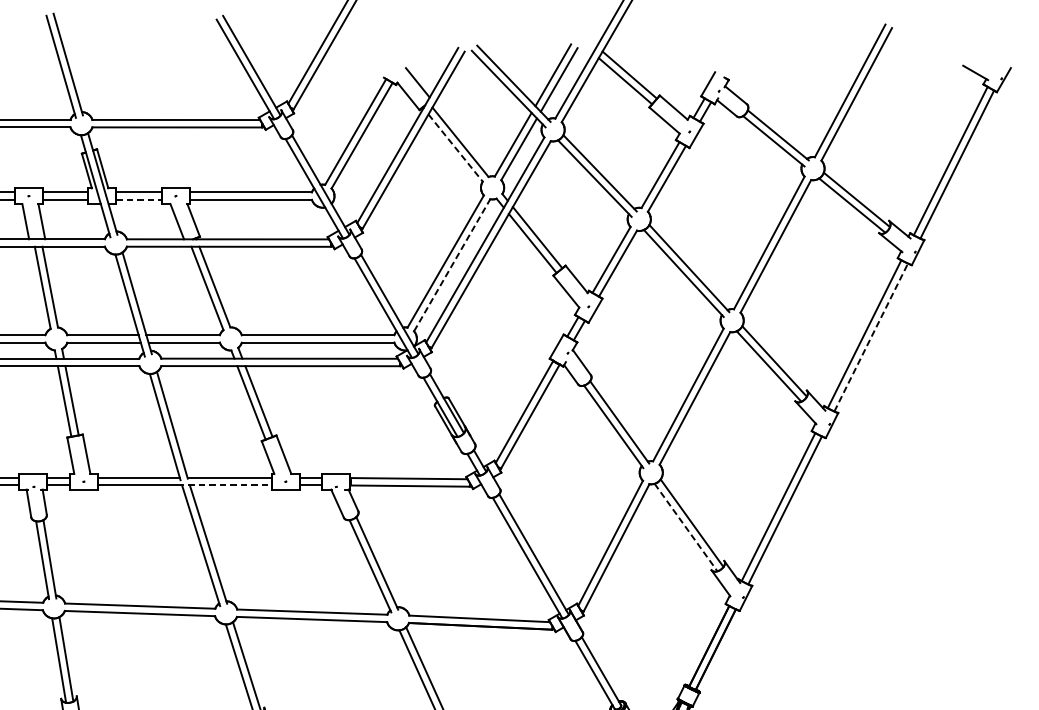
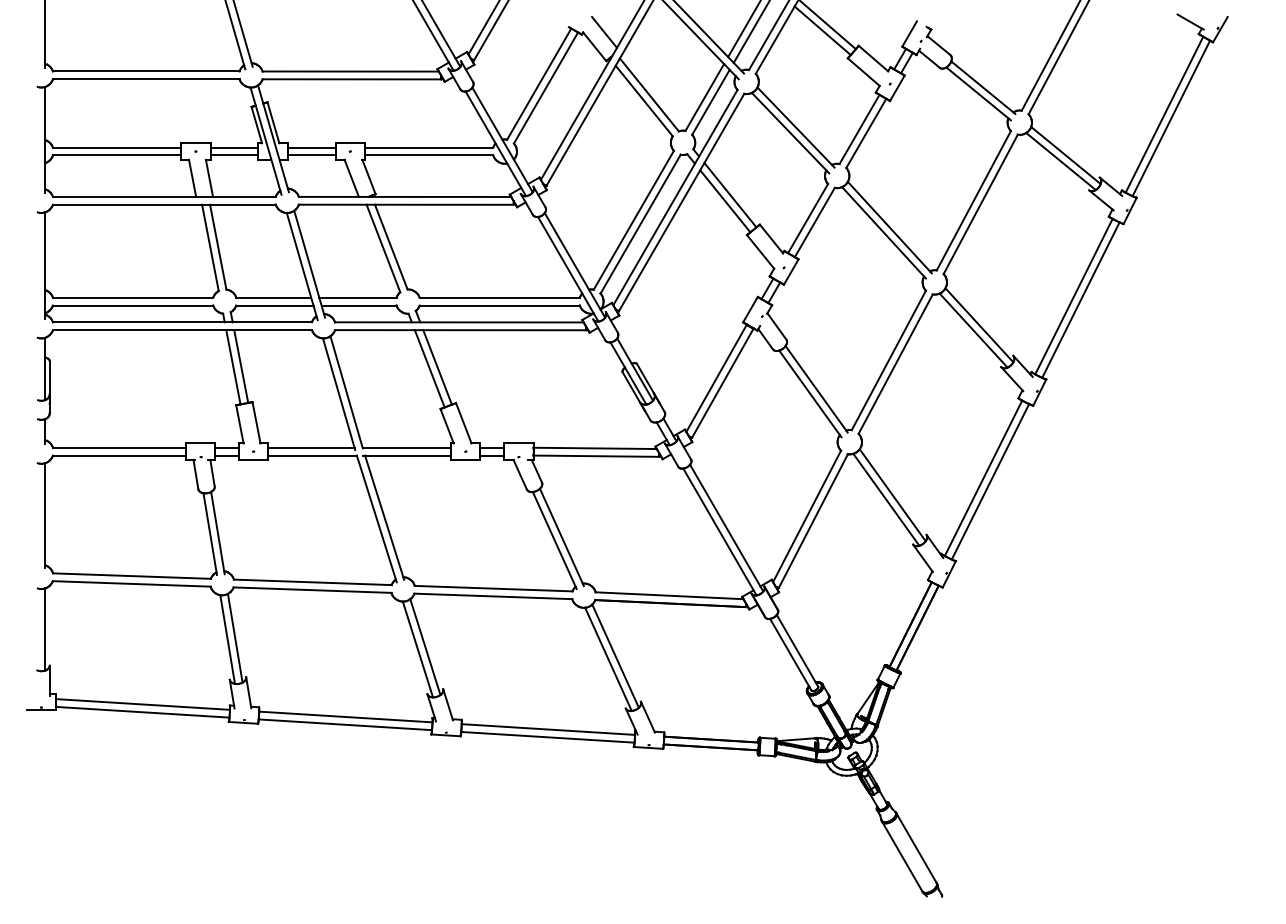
line: (455, 148) -> (644, 101), dashed -> solid
line: (138, 199) -> (311, 155), dashed -> solid
line: (452, 264) -> (640, 223), dashed -> solid
line: (870, 337) -> (1080, 300), dashed -> solid
line: (230, 485) -> (407, 455), dashed -> solid
line: (686, 527) -> (886, 499), dashed -> solid

